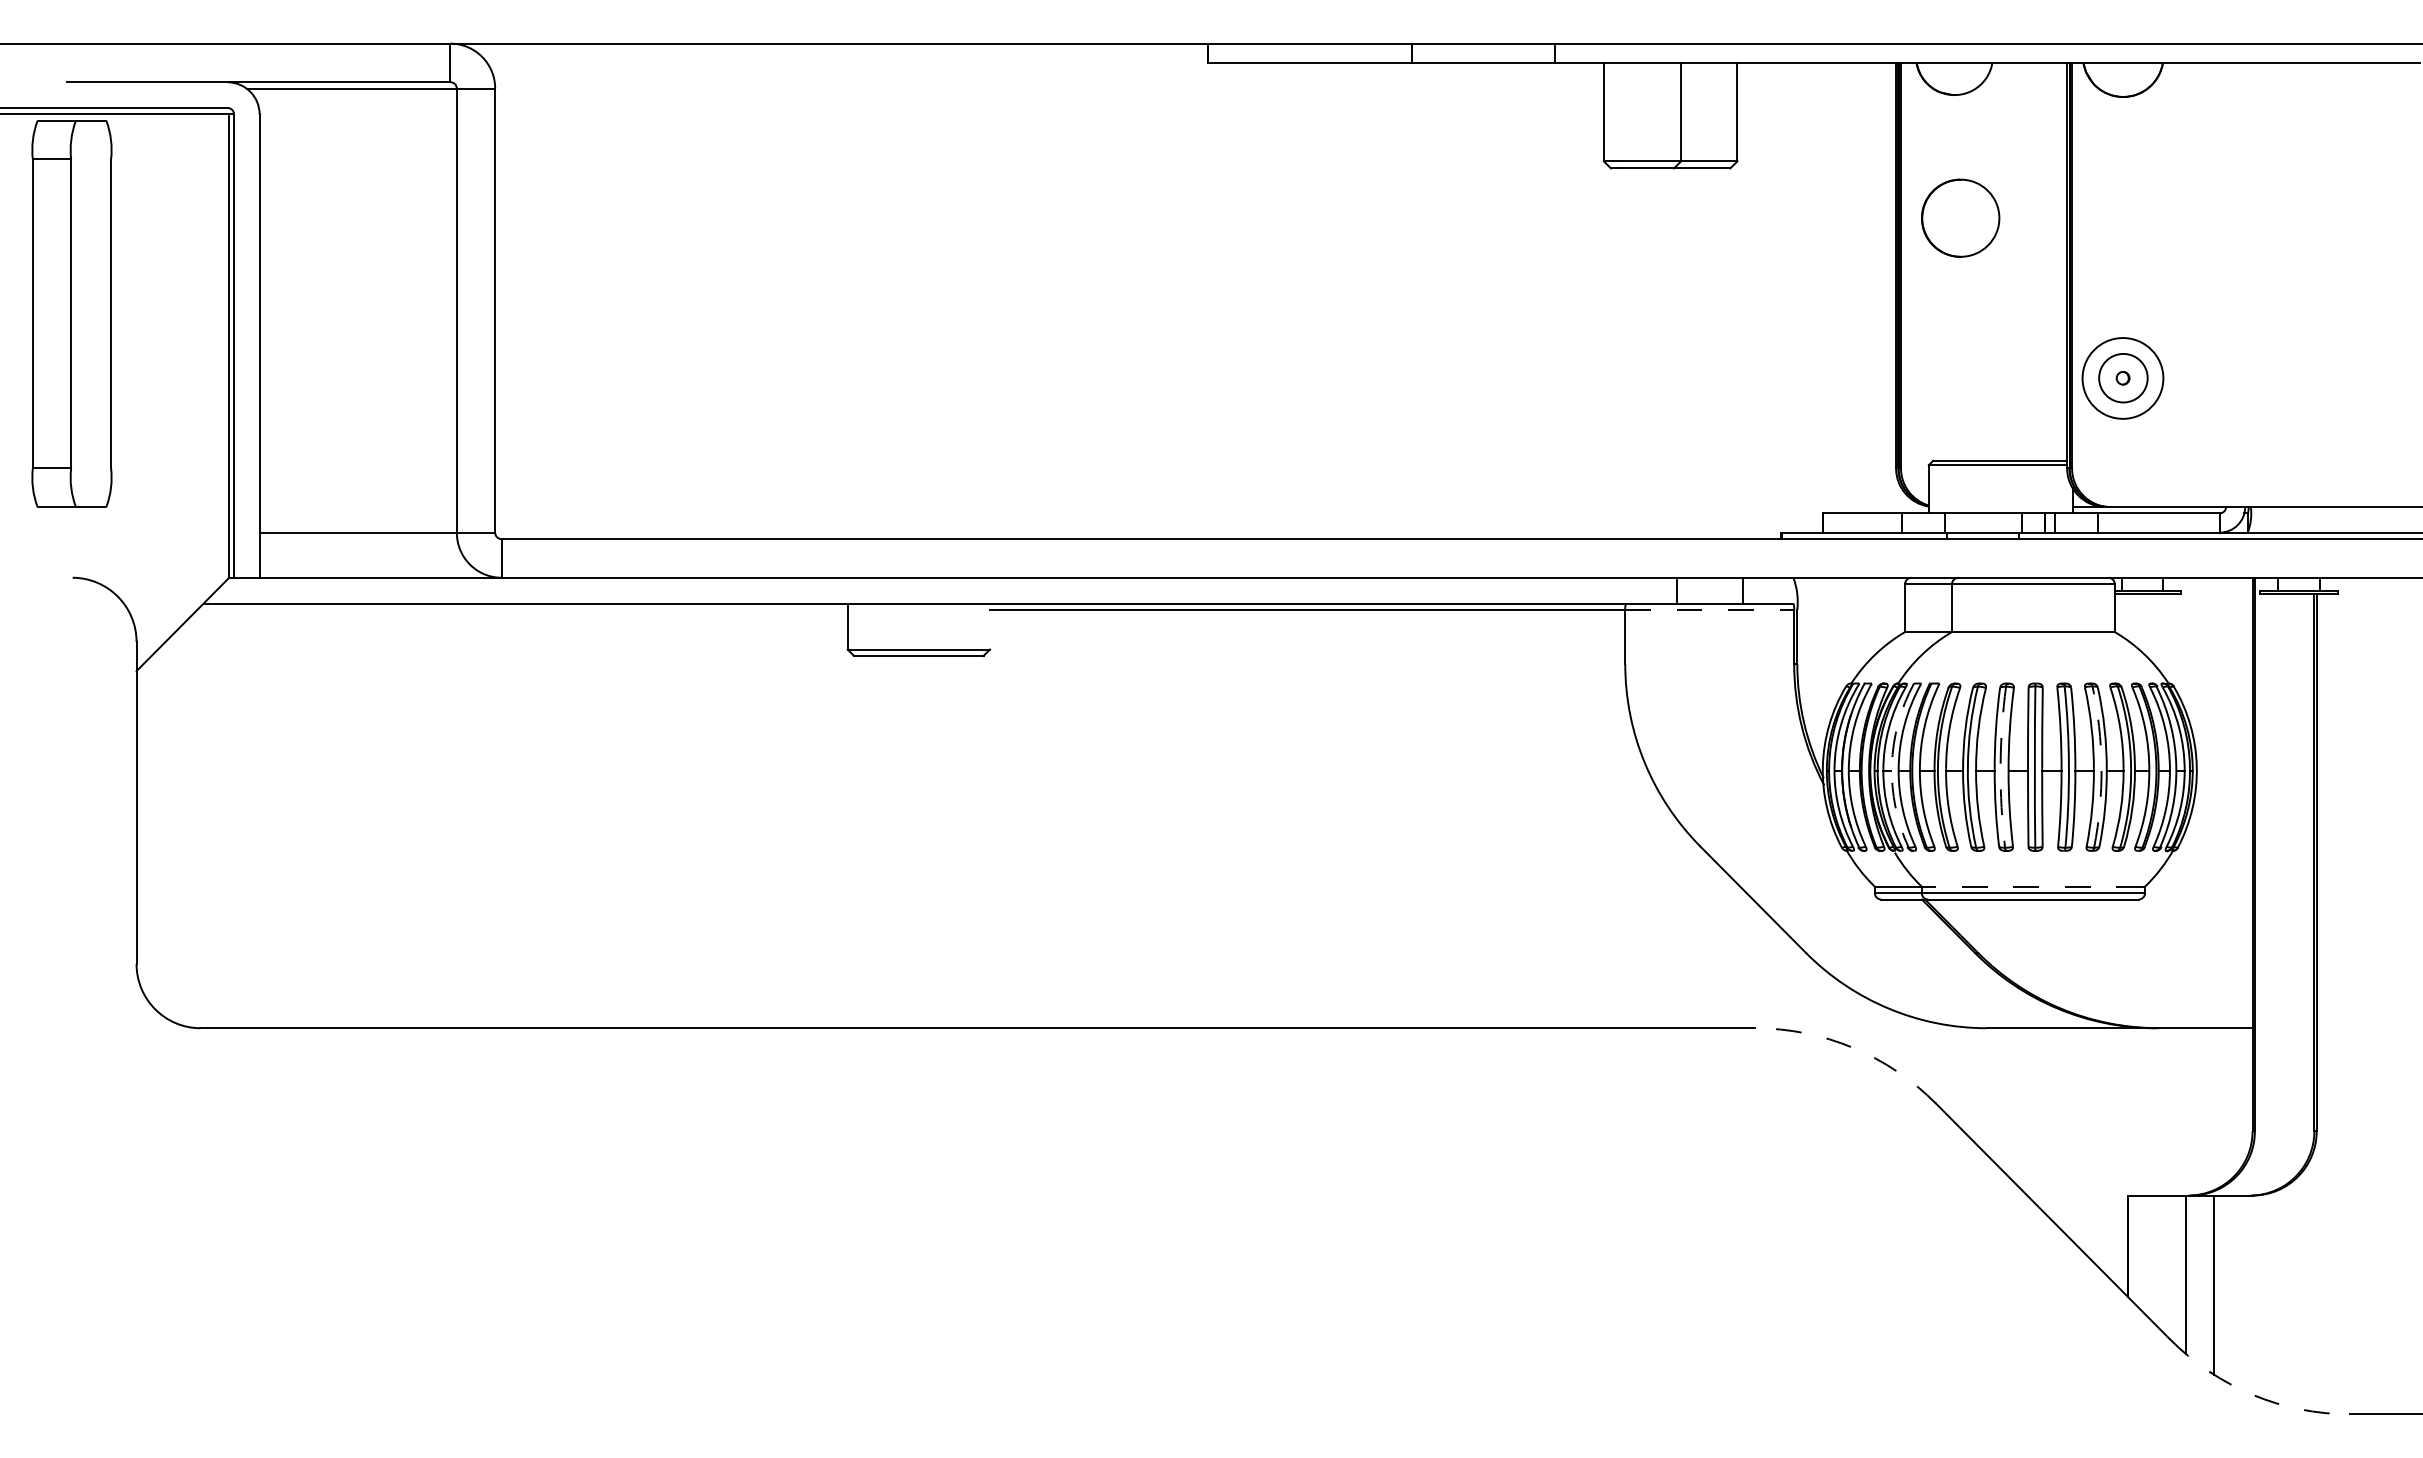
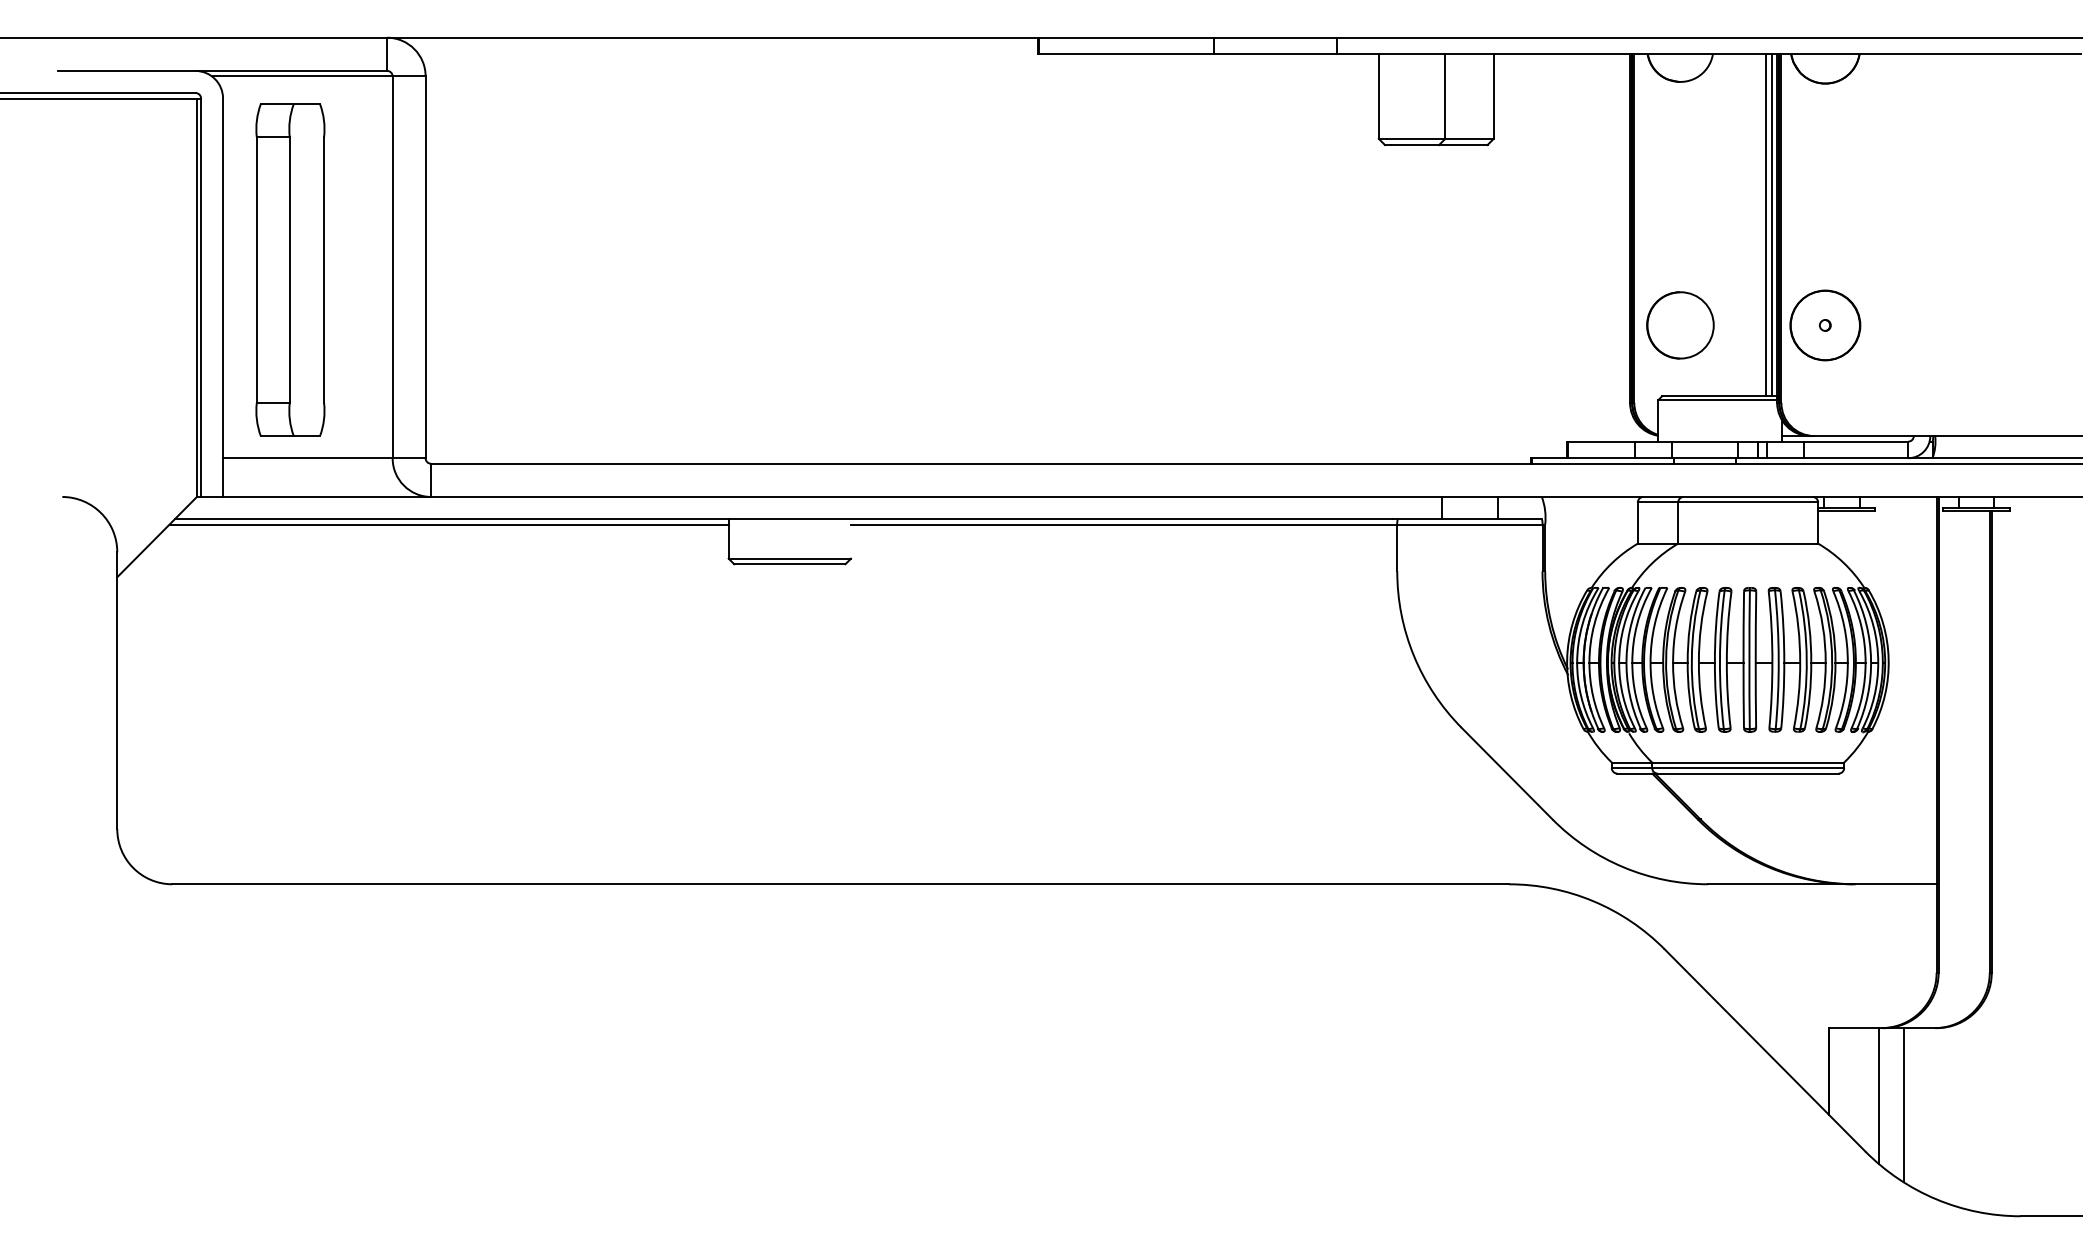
circle: (1960, 217) -> (1680, 324), moved
line: (2054, 261) -> (1766, 225), added
line: (2061, 261) -> (1772, 225), added
part: (71, 313) -> (290, 269), moved
circle: (2122, 377) -> (1824, 324), size x1.67
line: (522, 609) -> (449, 524), added
line: (1710, 609) -> (1470, 524), dashed -> solid
arc: (1891, 765) -> (1626, 658), dashed -> solid
arc: (2101, 766) -> (1806, 659), dashed -> solid
arc: (2000, 767) -> (1719, 660), dashed -> solid
line: (2031, 886) -> (1746, 762), dashed -> solid
arc: (1853, 1047) -> (1593, 900), dashed -> solid
arc: (2252, 1394) -> (1936, 1199), dashed -> solid

